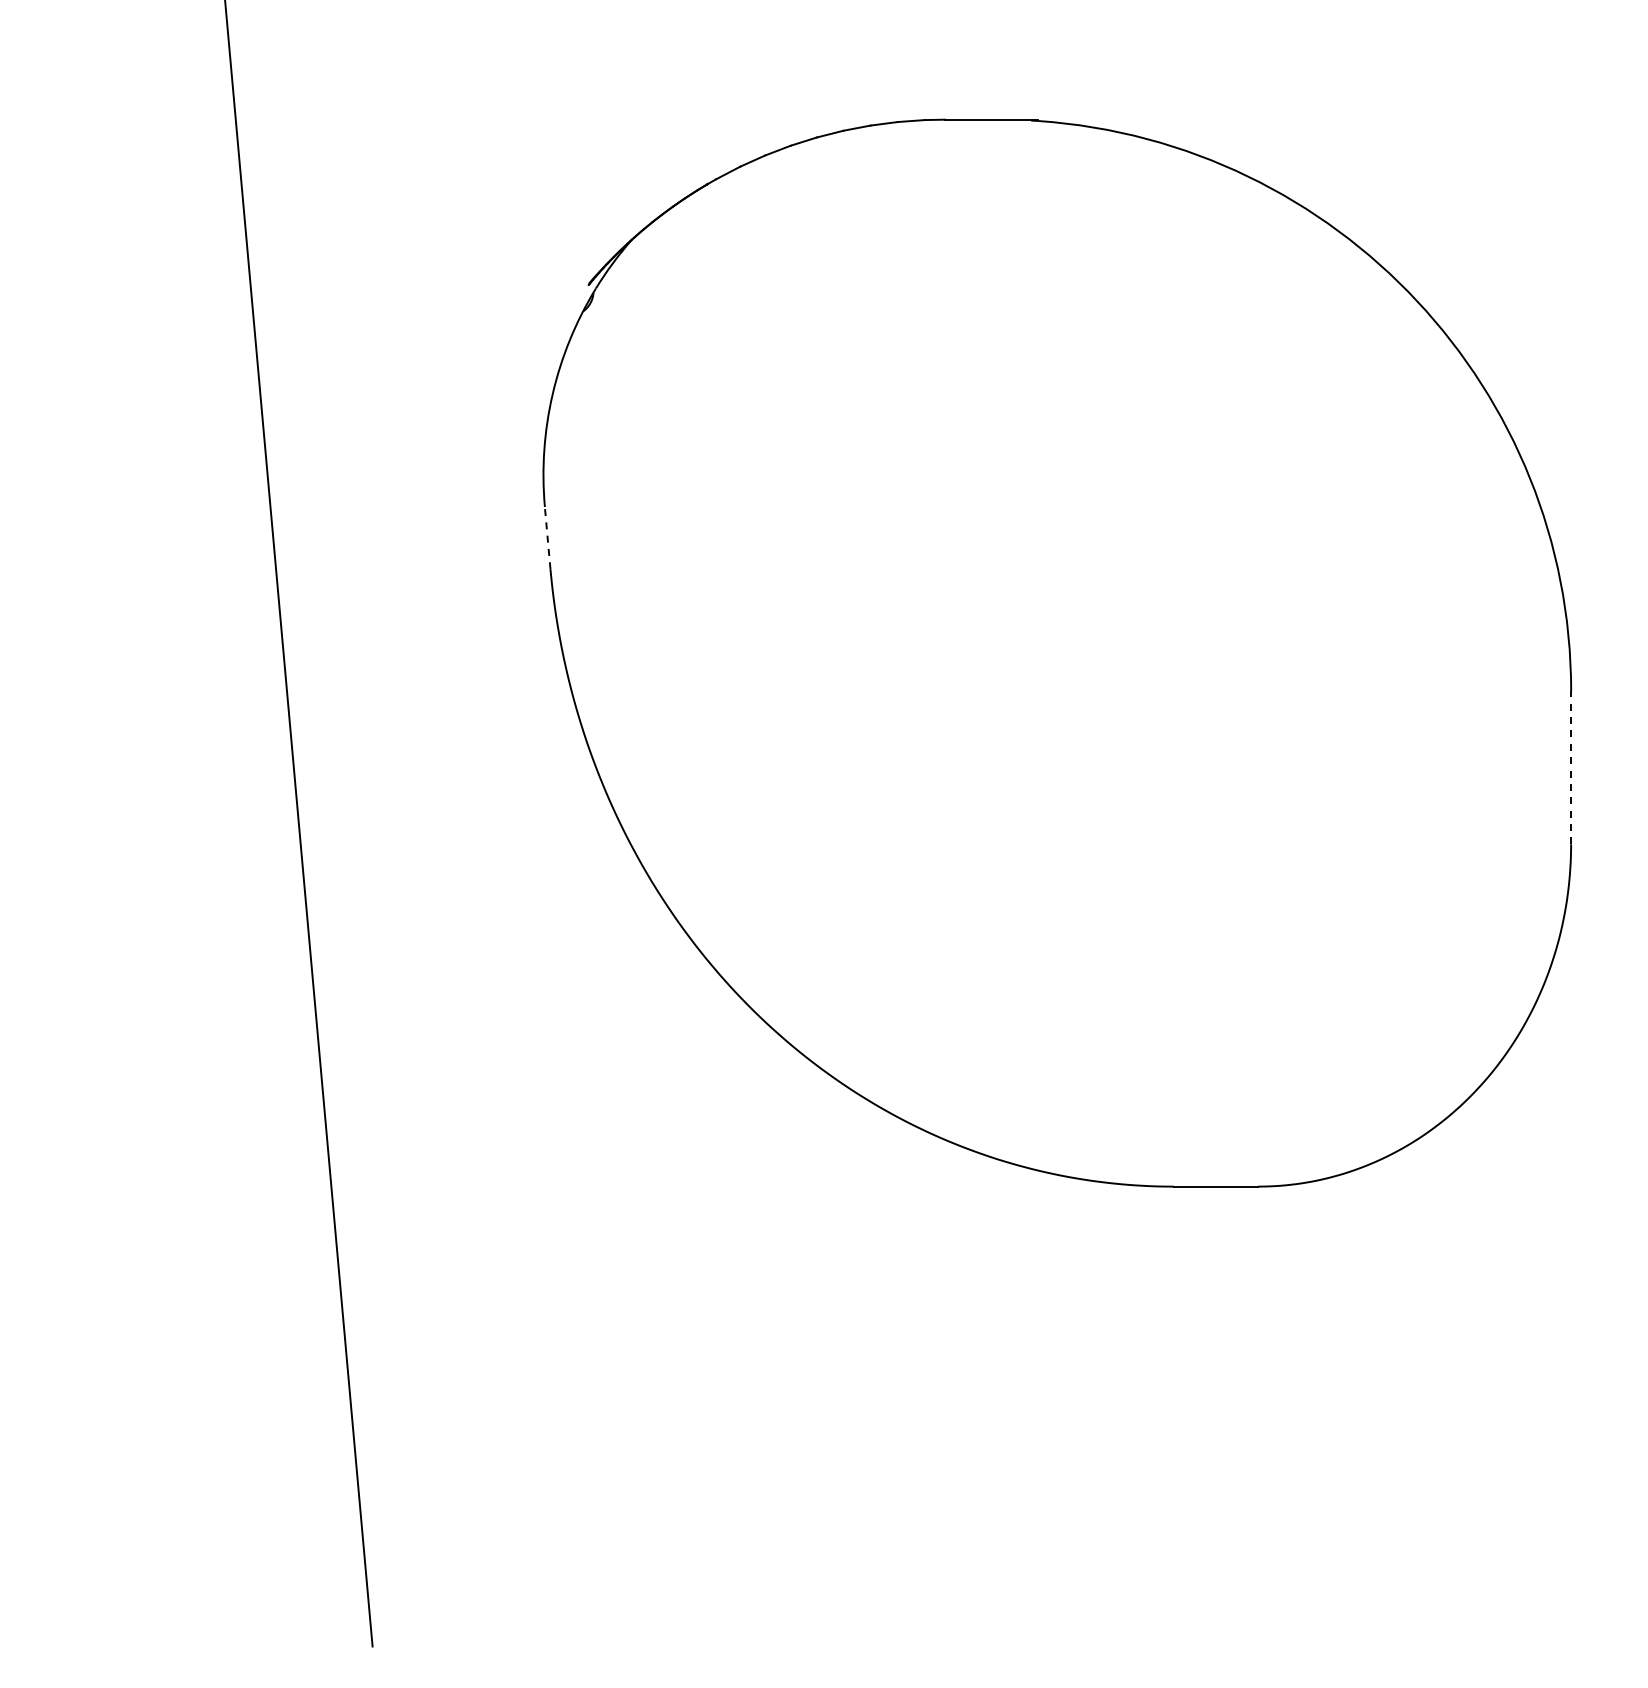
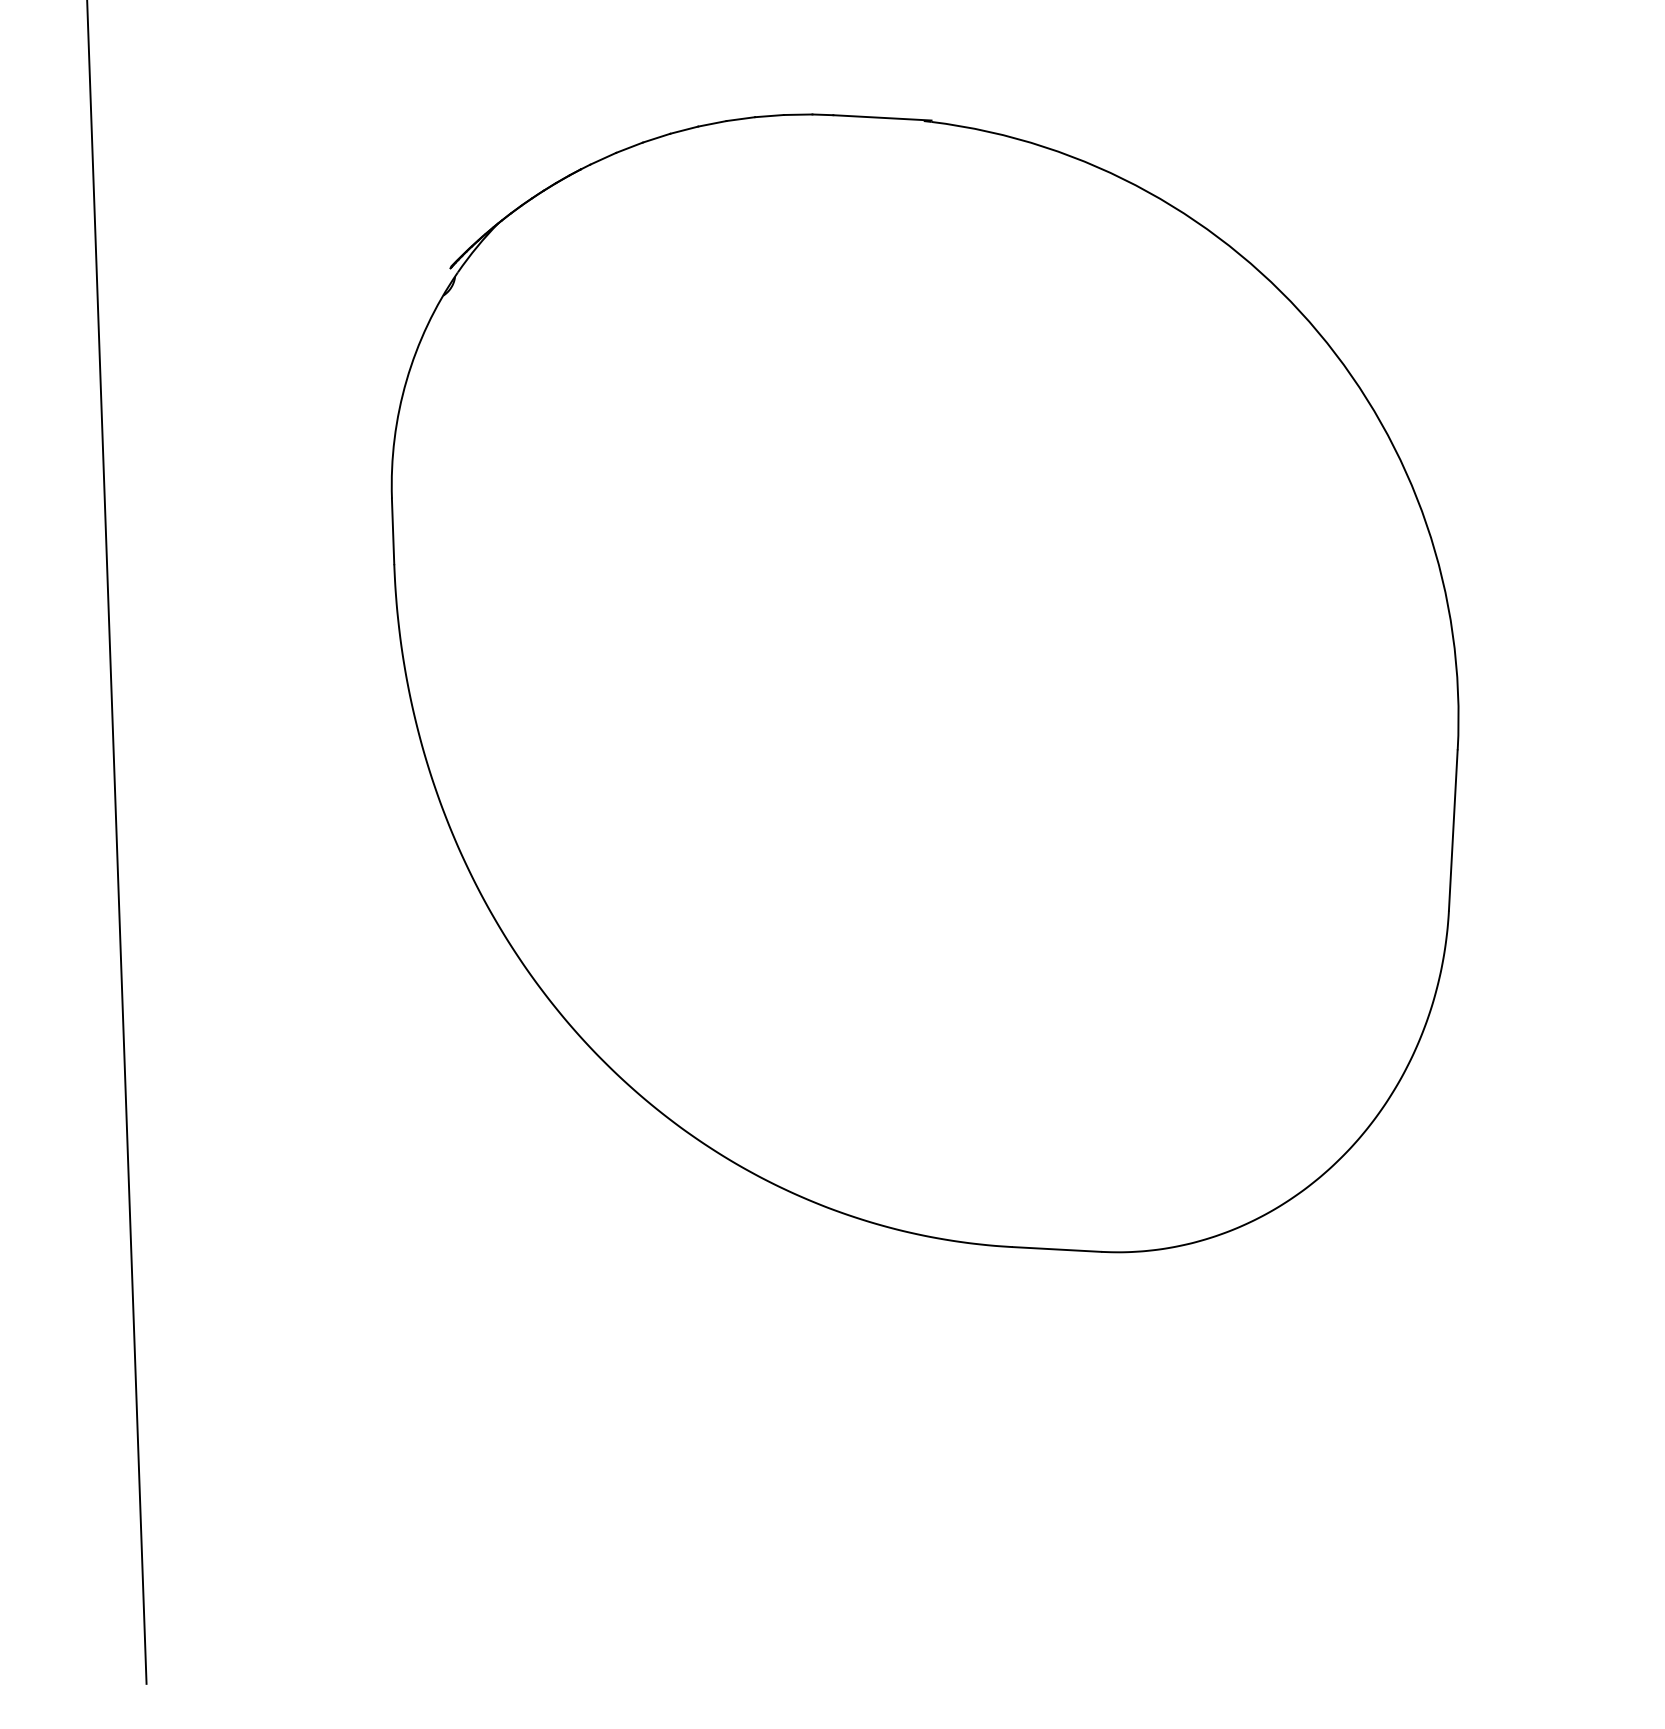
line: (547, 537) -> (392, 530), dashed -> solid
line: (1571, 767) -> (1453, 830), dashed -> solid

